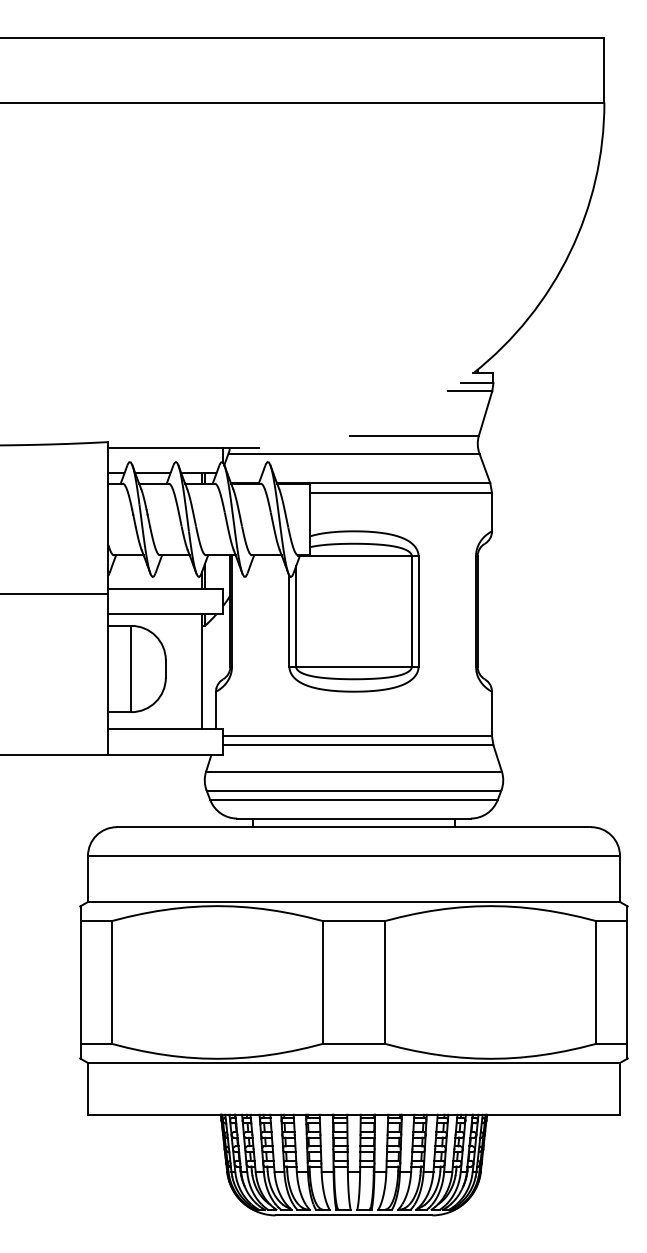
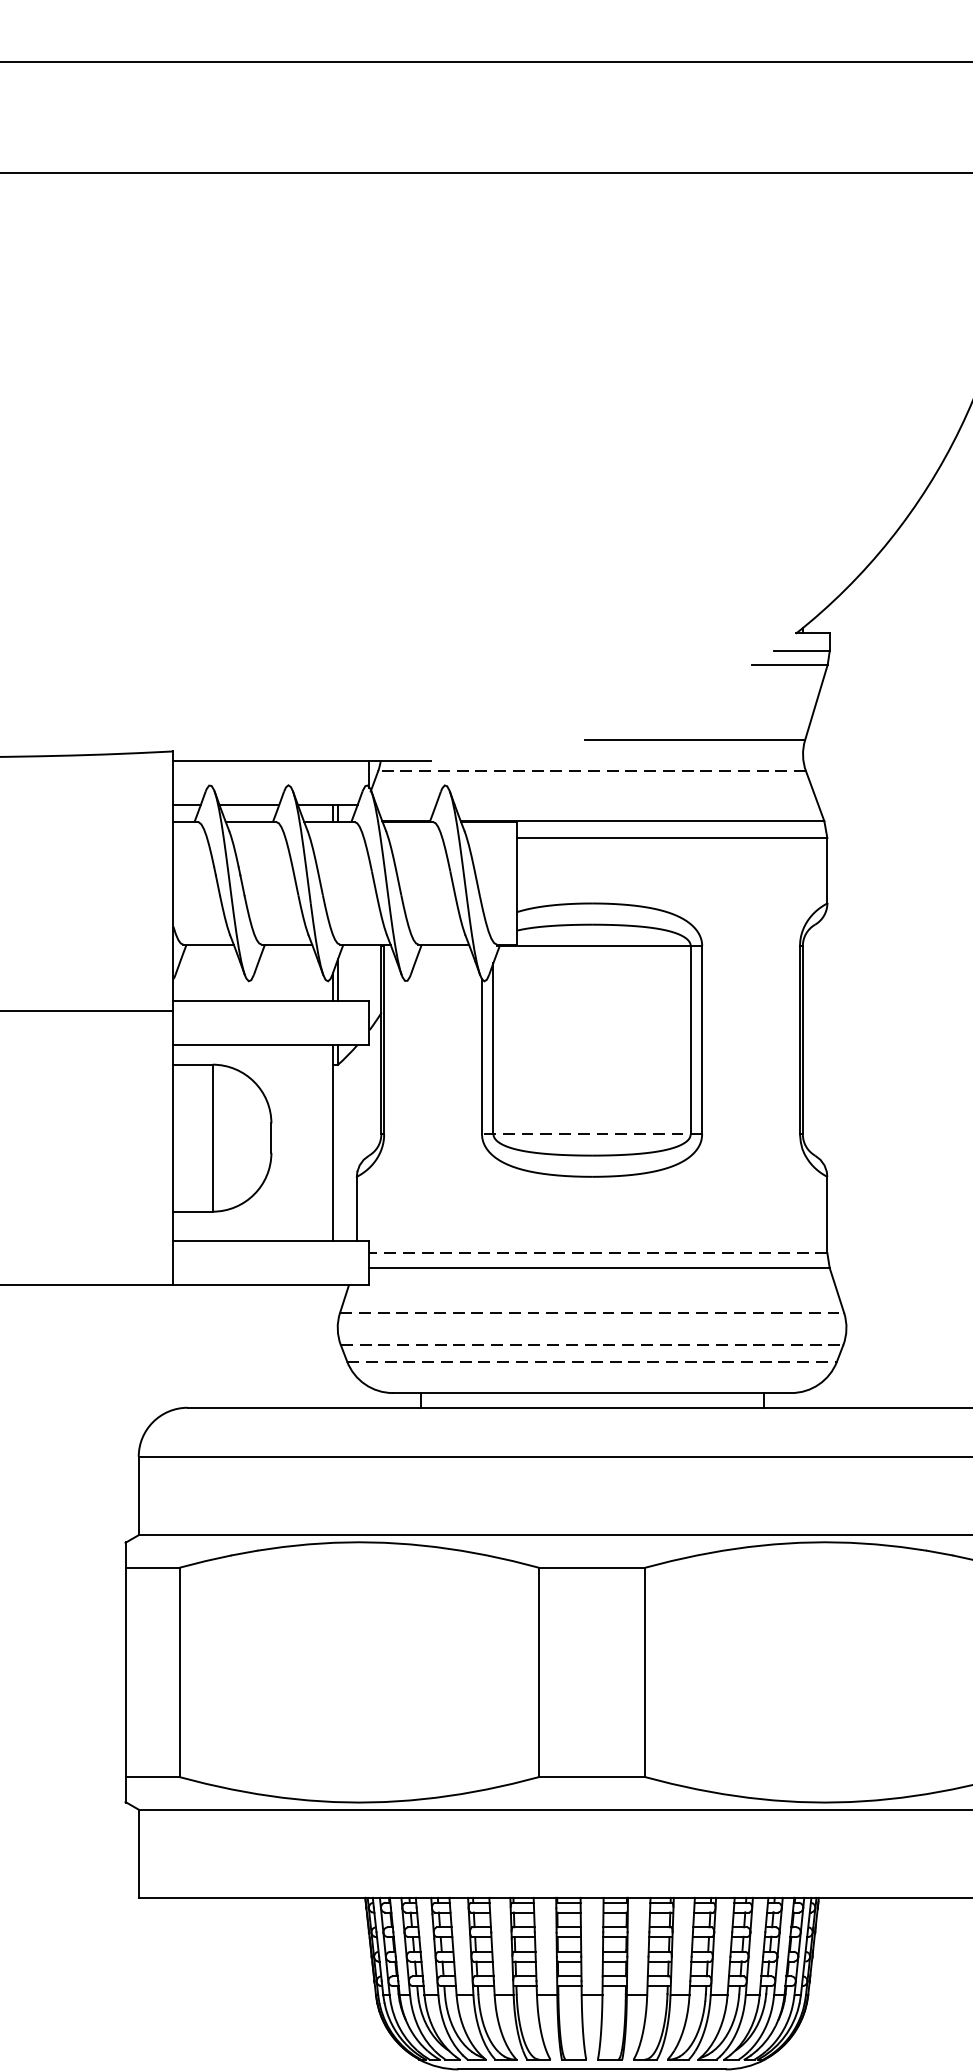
line: (354, 453) -> (592, 770), solid -> dashed
line: (354, 666) -> (592, 1133), solid -> dashed
line: (357, 736) -> (598, 1253), solid -> dashed
line: (354, 771) -> (592, 1312), solid -> dashed
line: (354, 790) -> (592, 1345), solid -> dashed
line: (354, 800) -> (592, 1362), solid -> dashed

